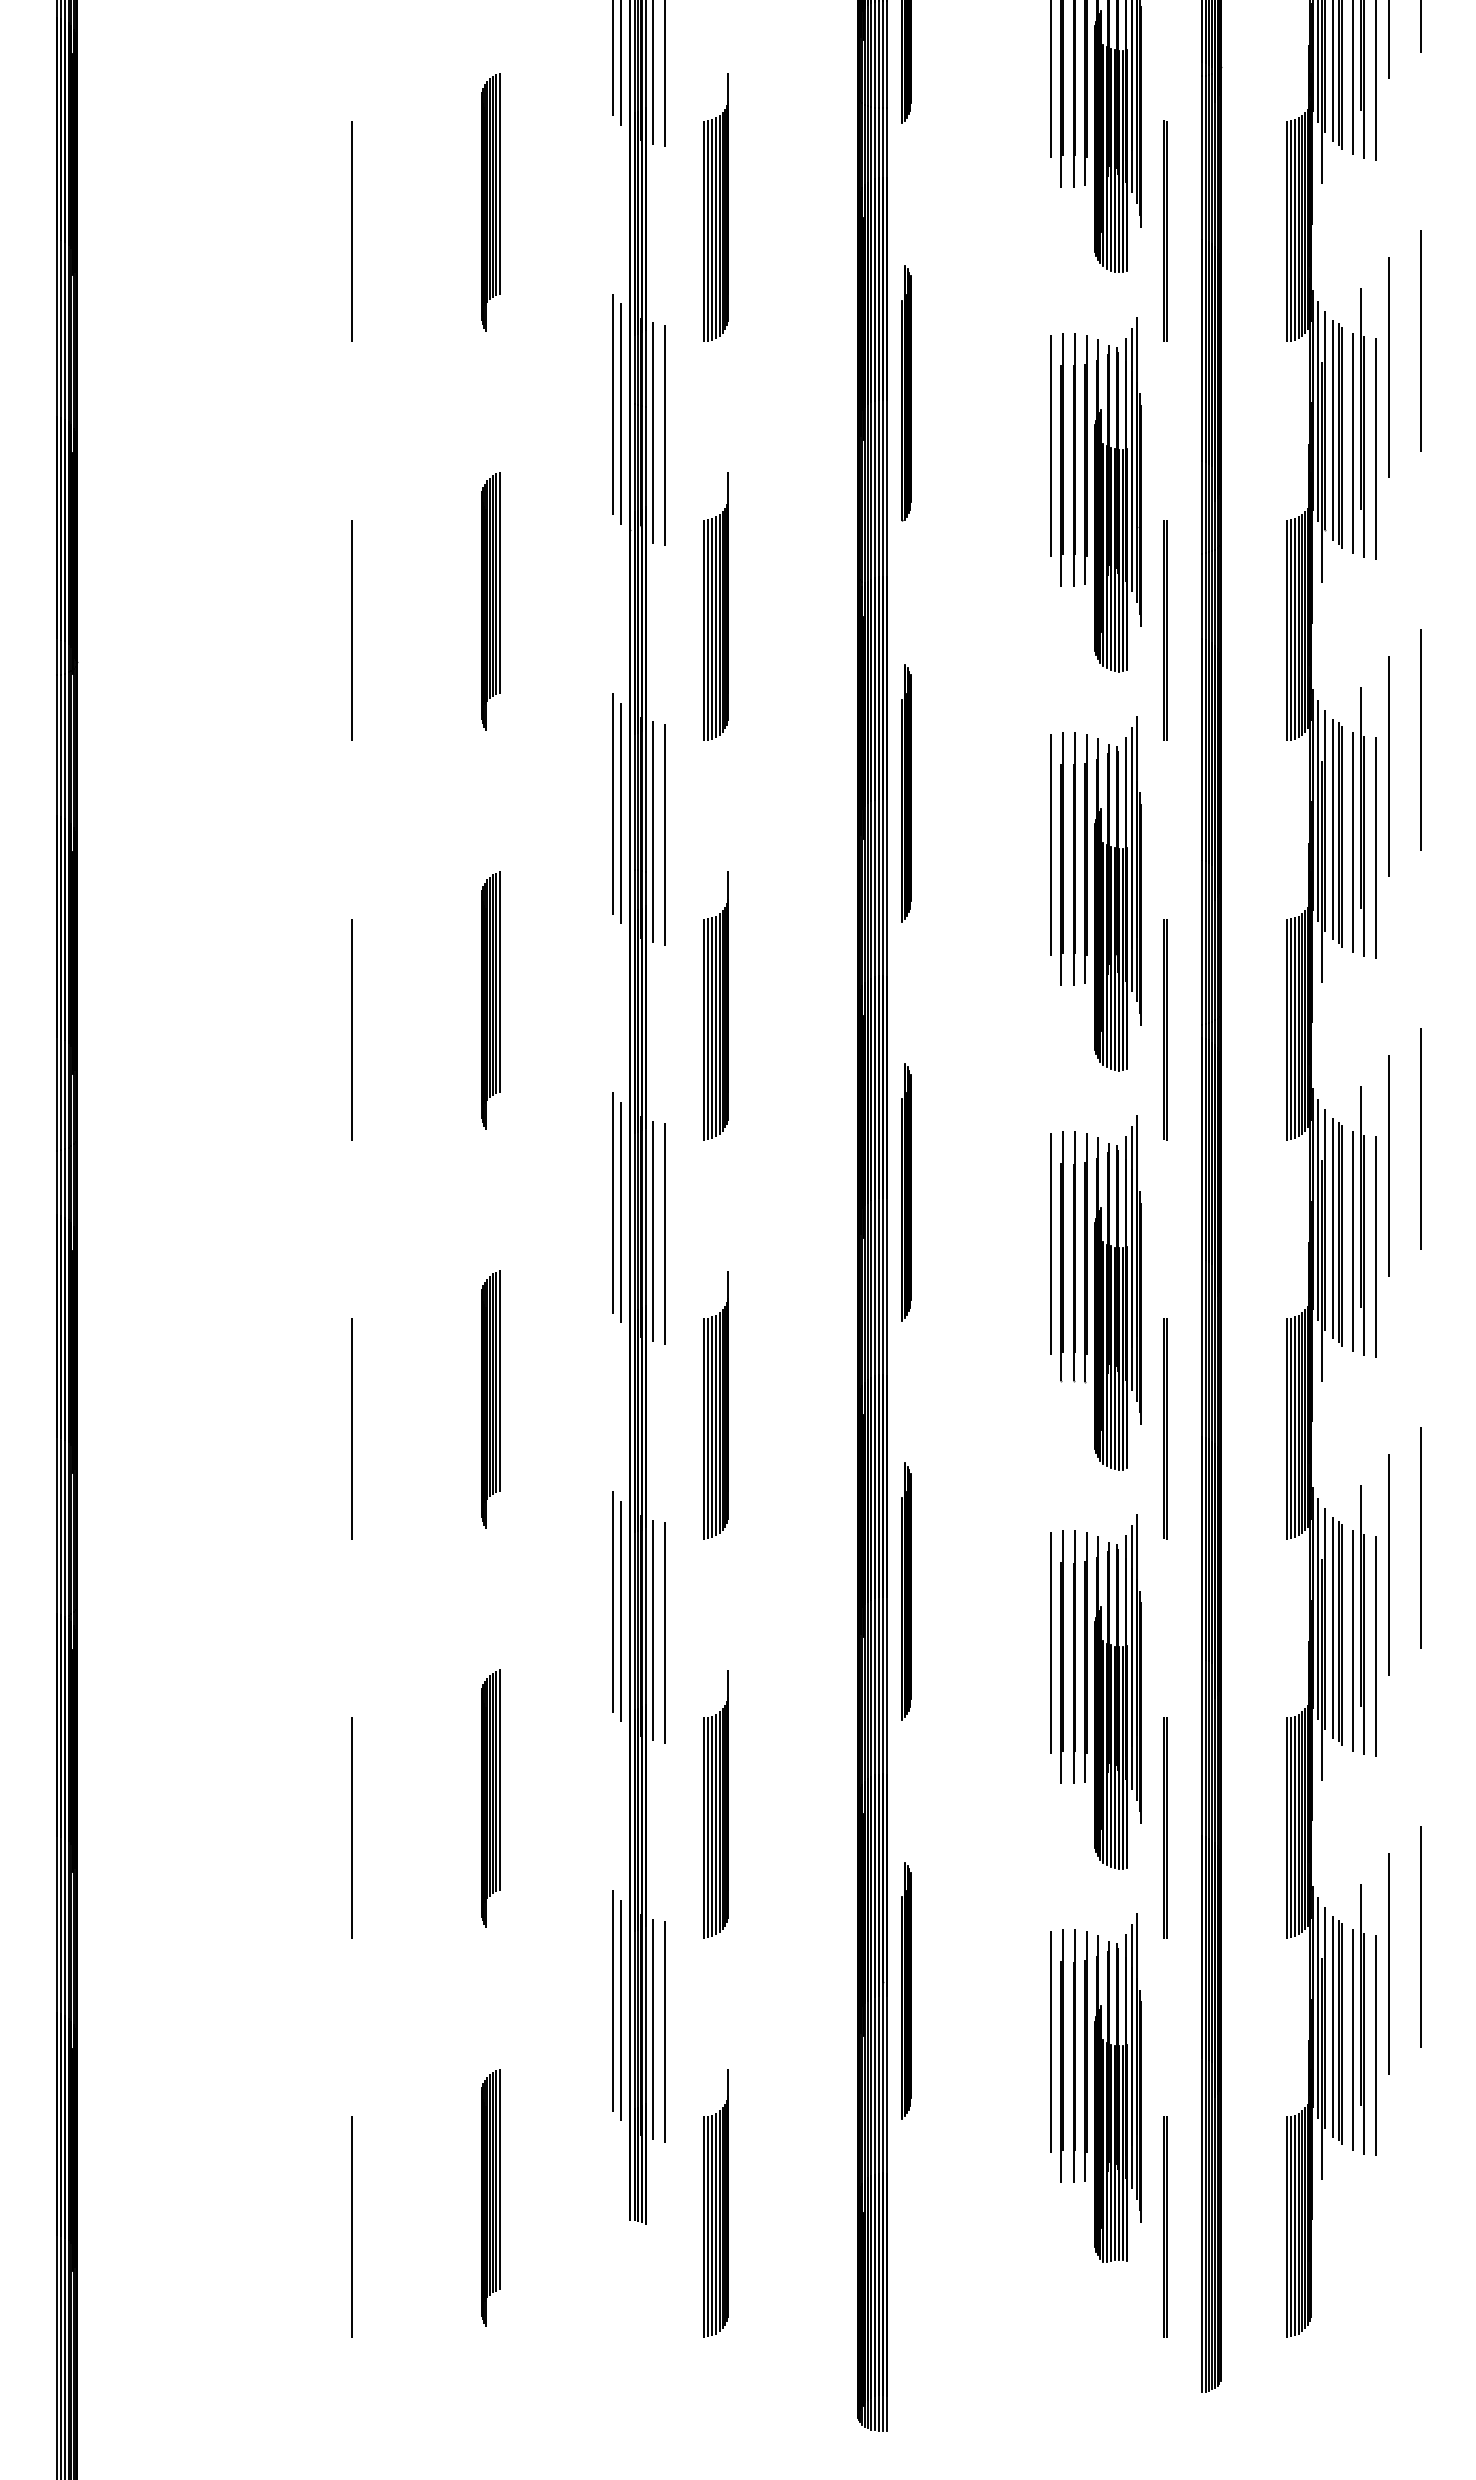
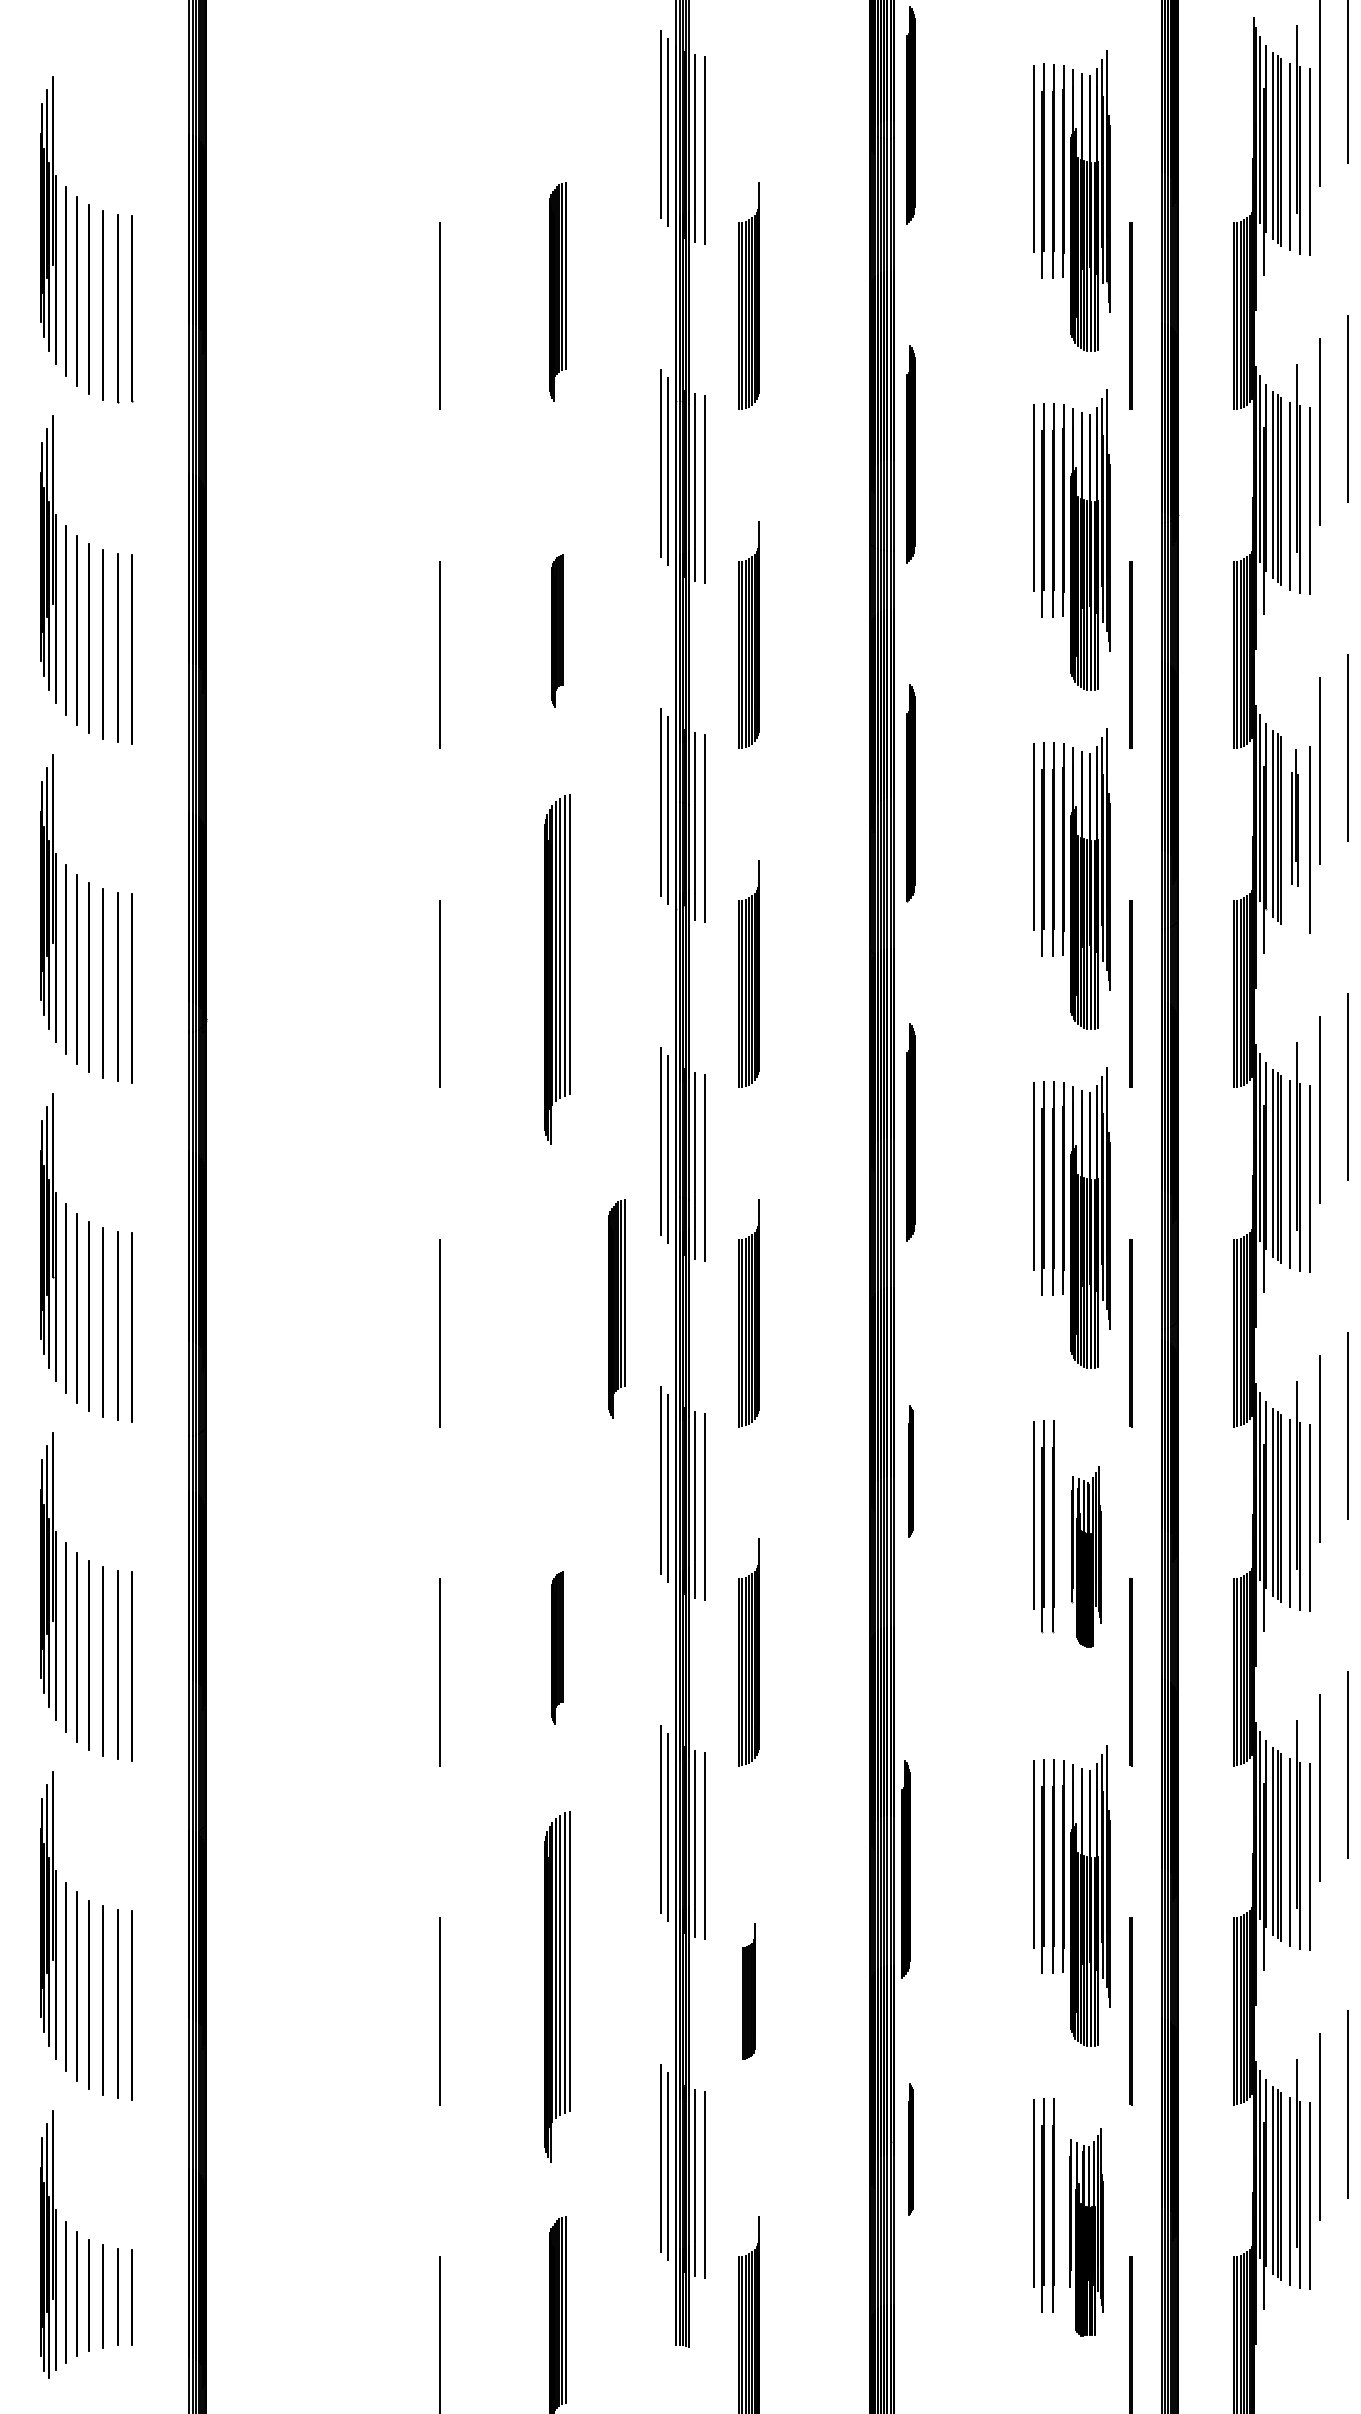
part: (490, 202) -> (557, 630), size x0.7
part: (1358, 422) -> (1294, 817), size x0.6
part: (490, 601) -> (557, 969), size x1.6
part: (490, 1000) -> (616, 1308), moved
part: (906, 1192) -> (910, 1471), size x0.6
part: (1113, 1292) -> (1086, 1556), size x0.6
part: (490, 1399) -> (557, 1647), size x0.7
part: (906, 1591) -> (905, 1869), moved
part: (490, 1798) -> (557, 1986), size x1.6
part: (715, 1804) -> (748, 1991), size x0.6
part: (906, 1990) -> (910, 2149), size x0.6
part: (1113, 2088) -> (1086, 2232), size x0.7

